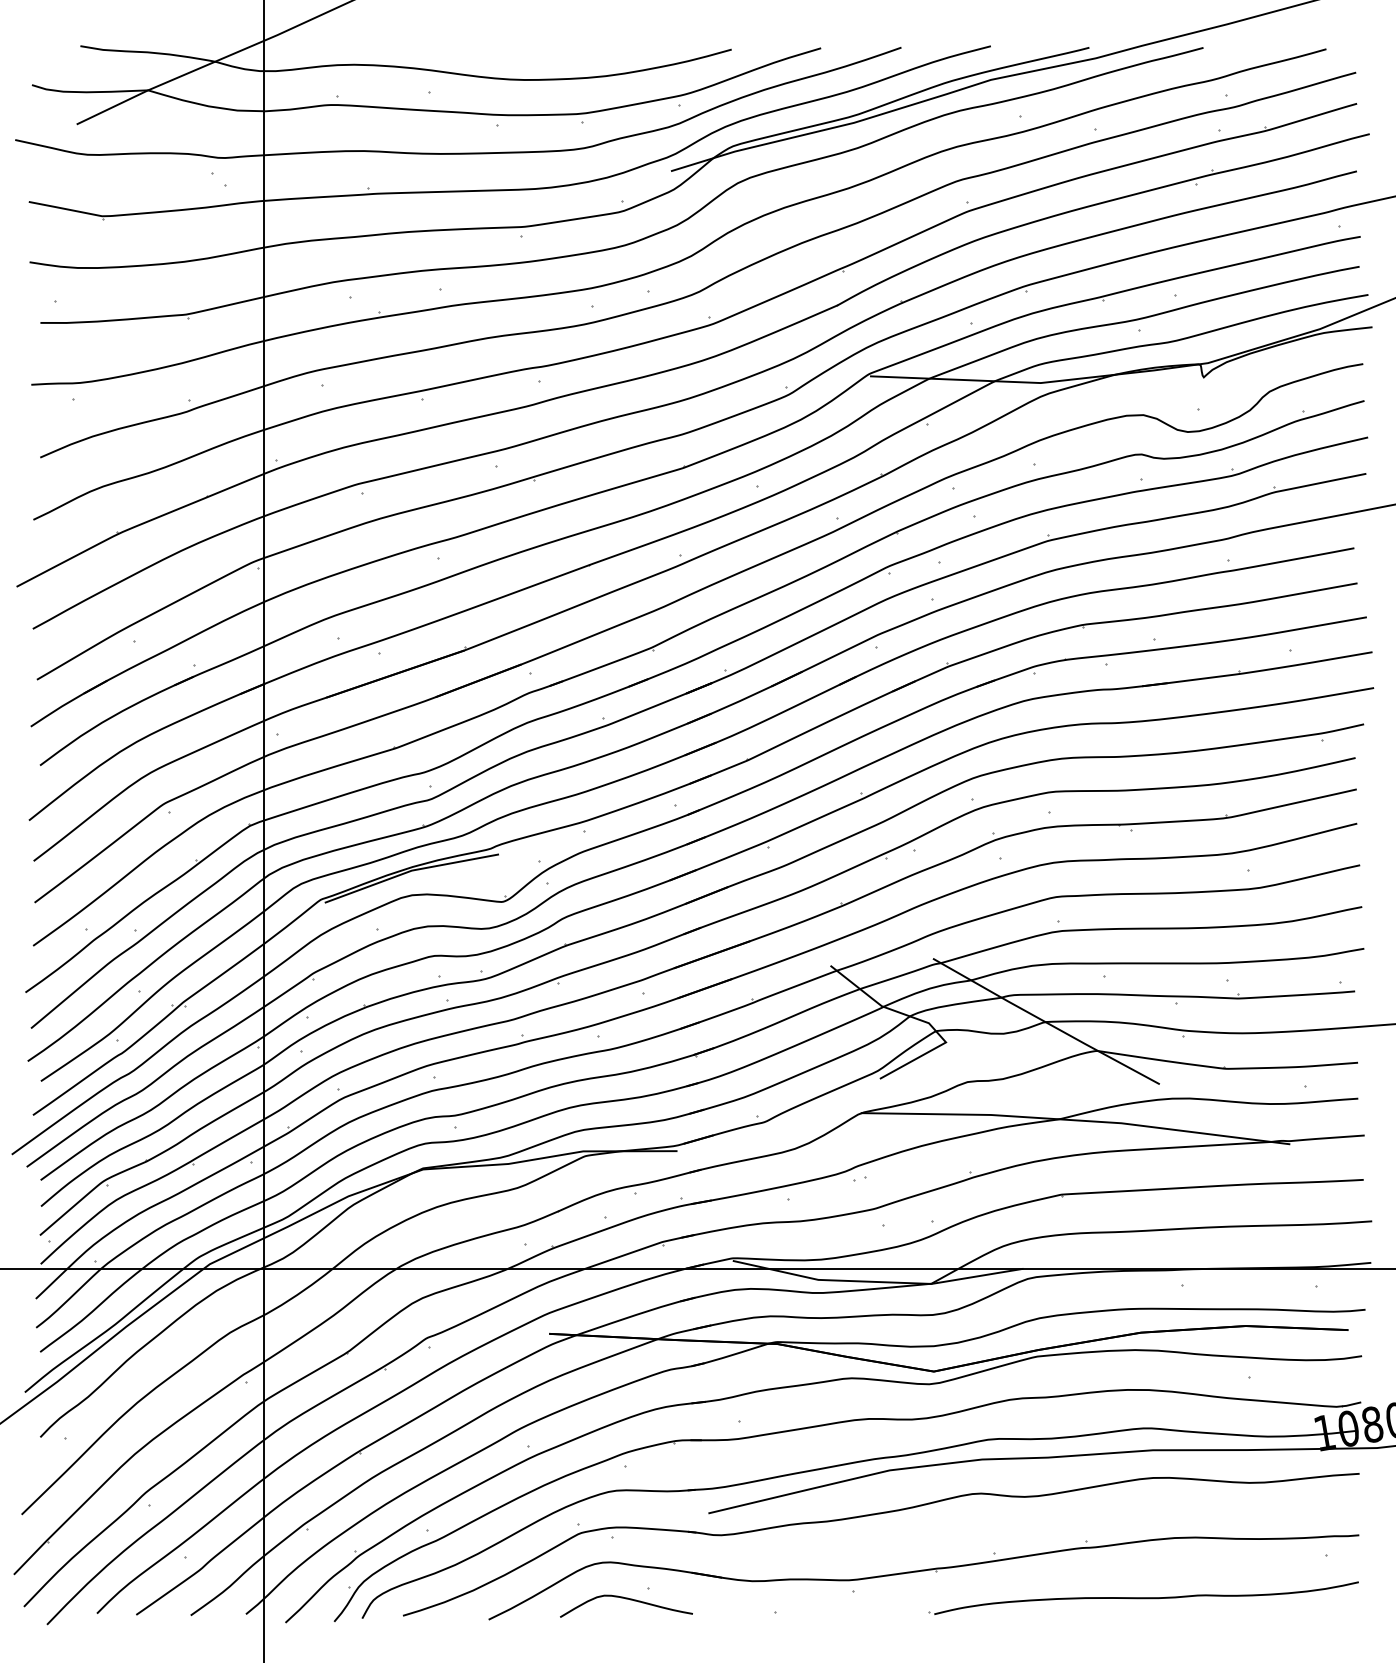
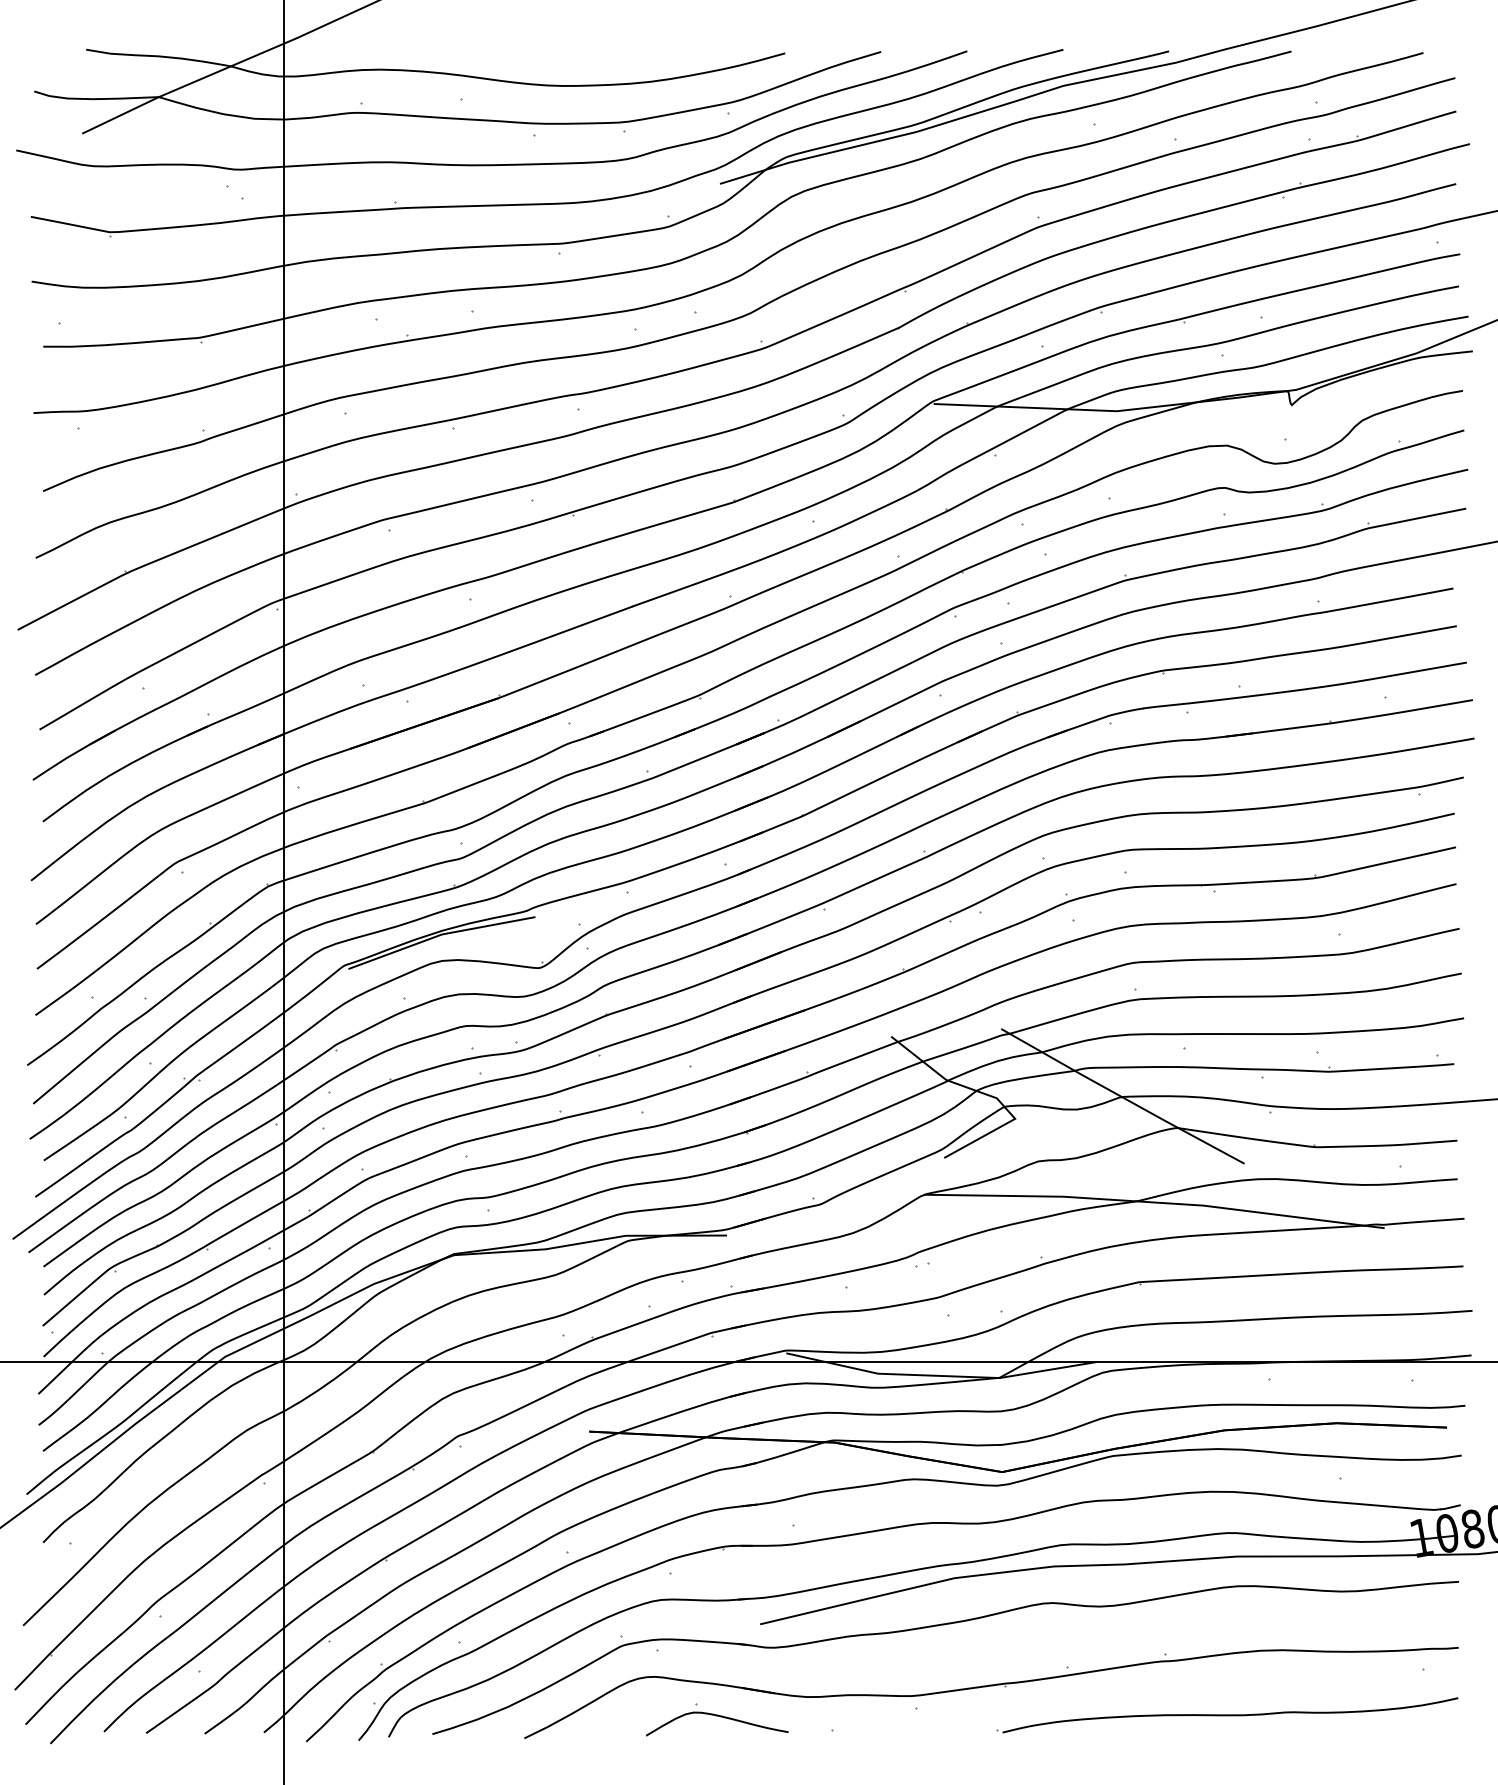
curve: (625, 1599) -> (716, 1716), moved

